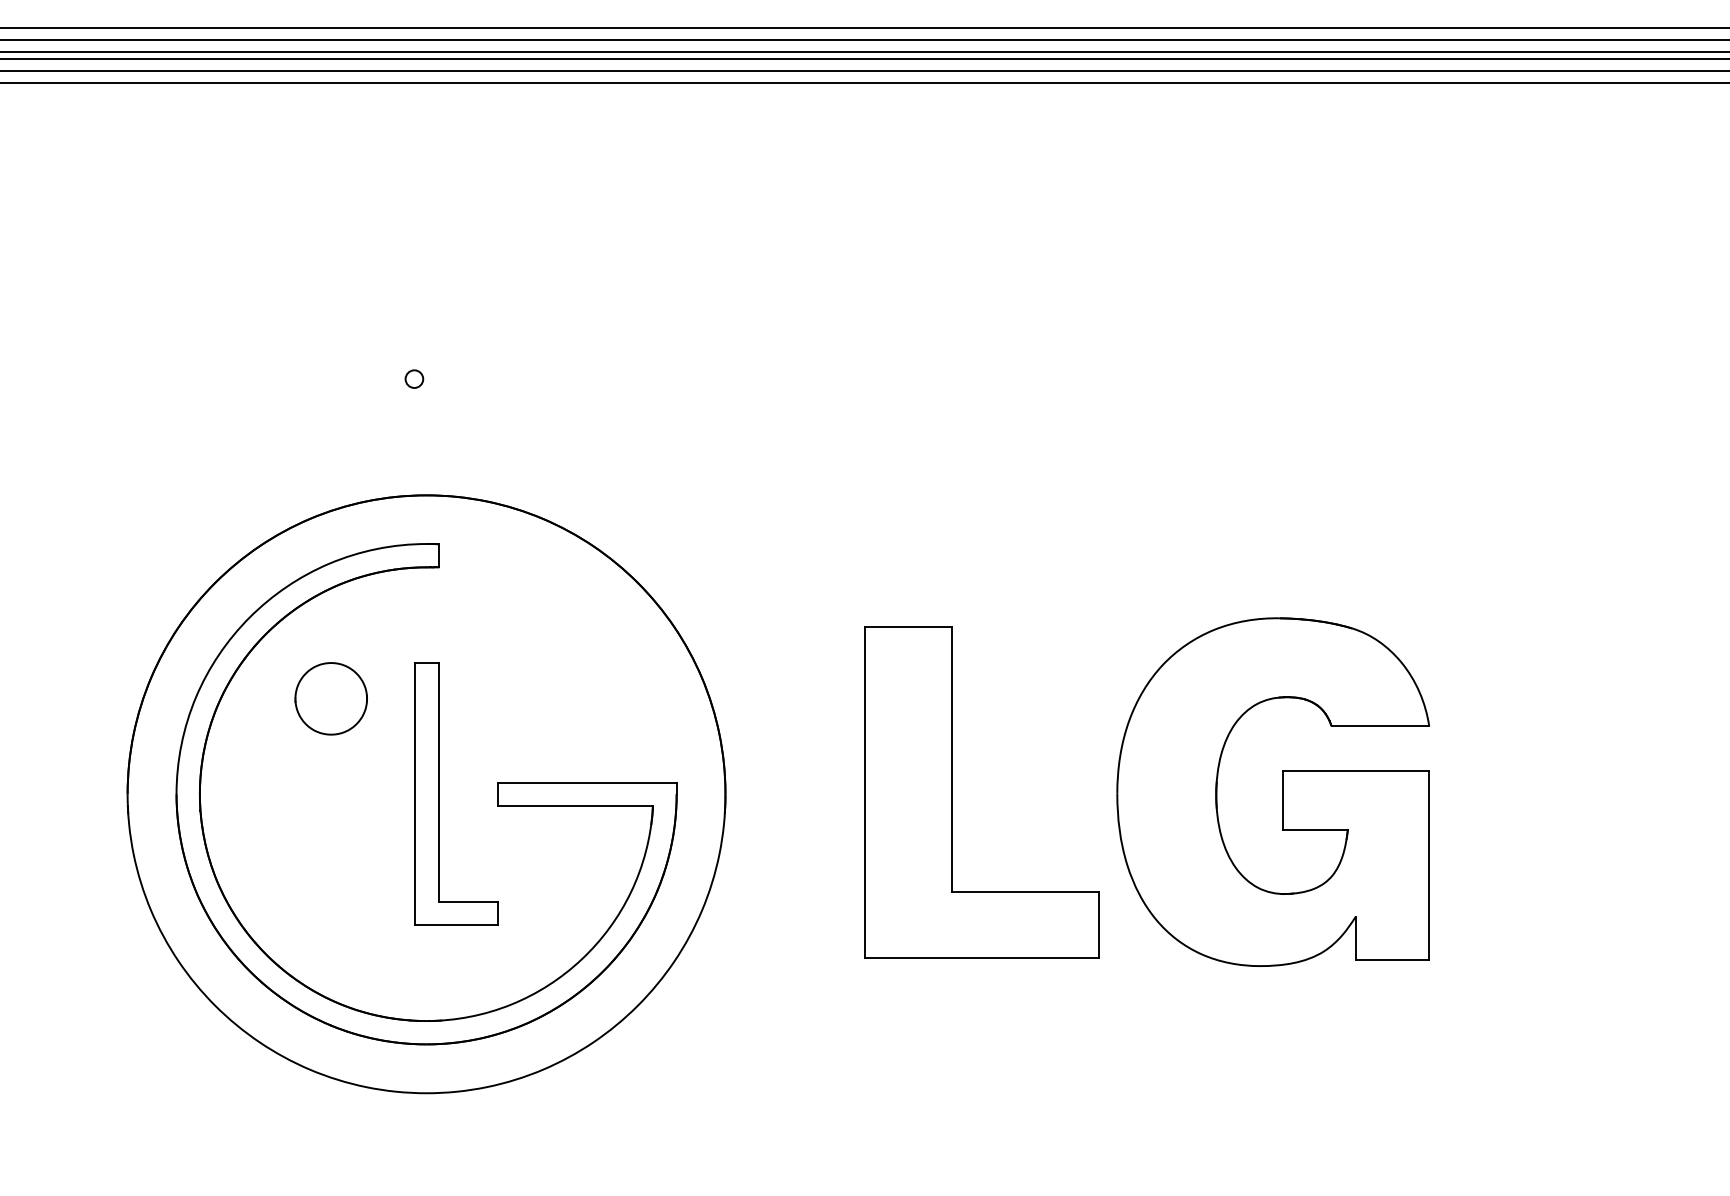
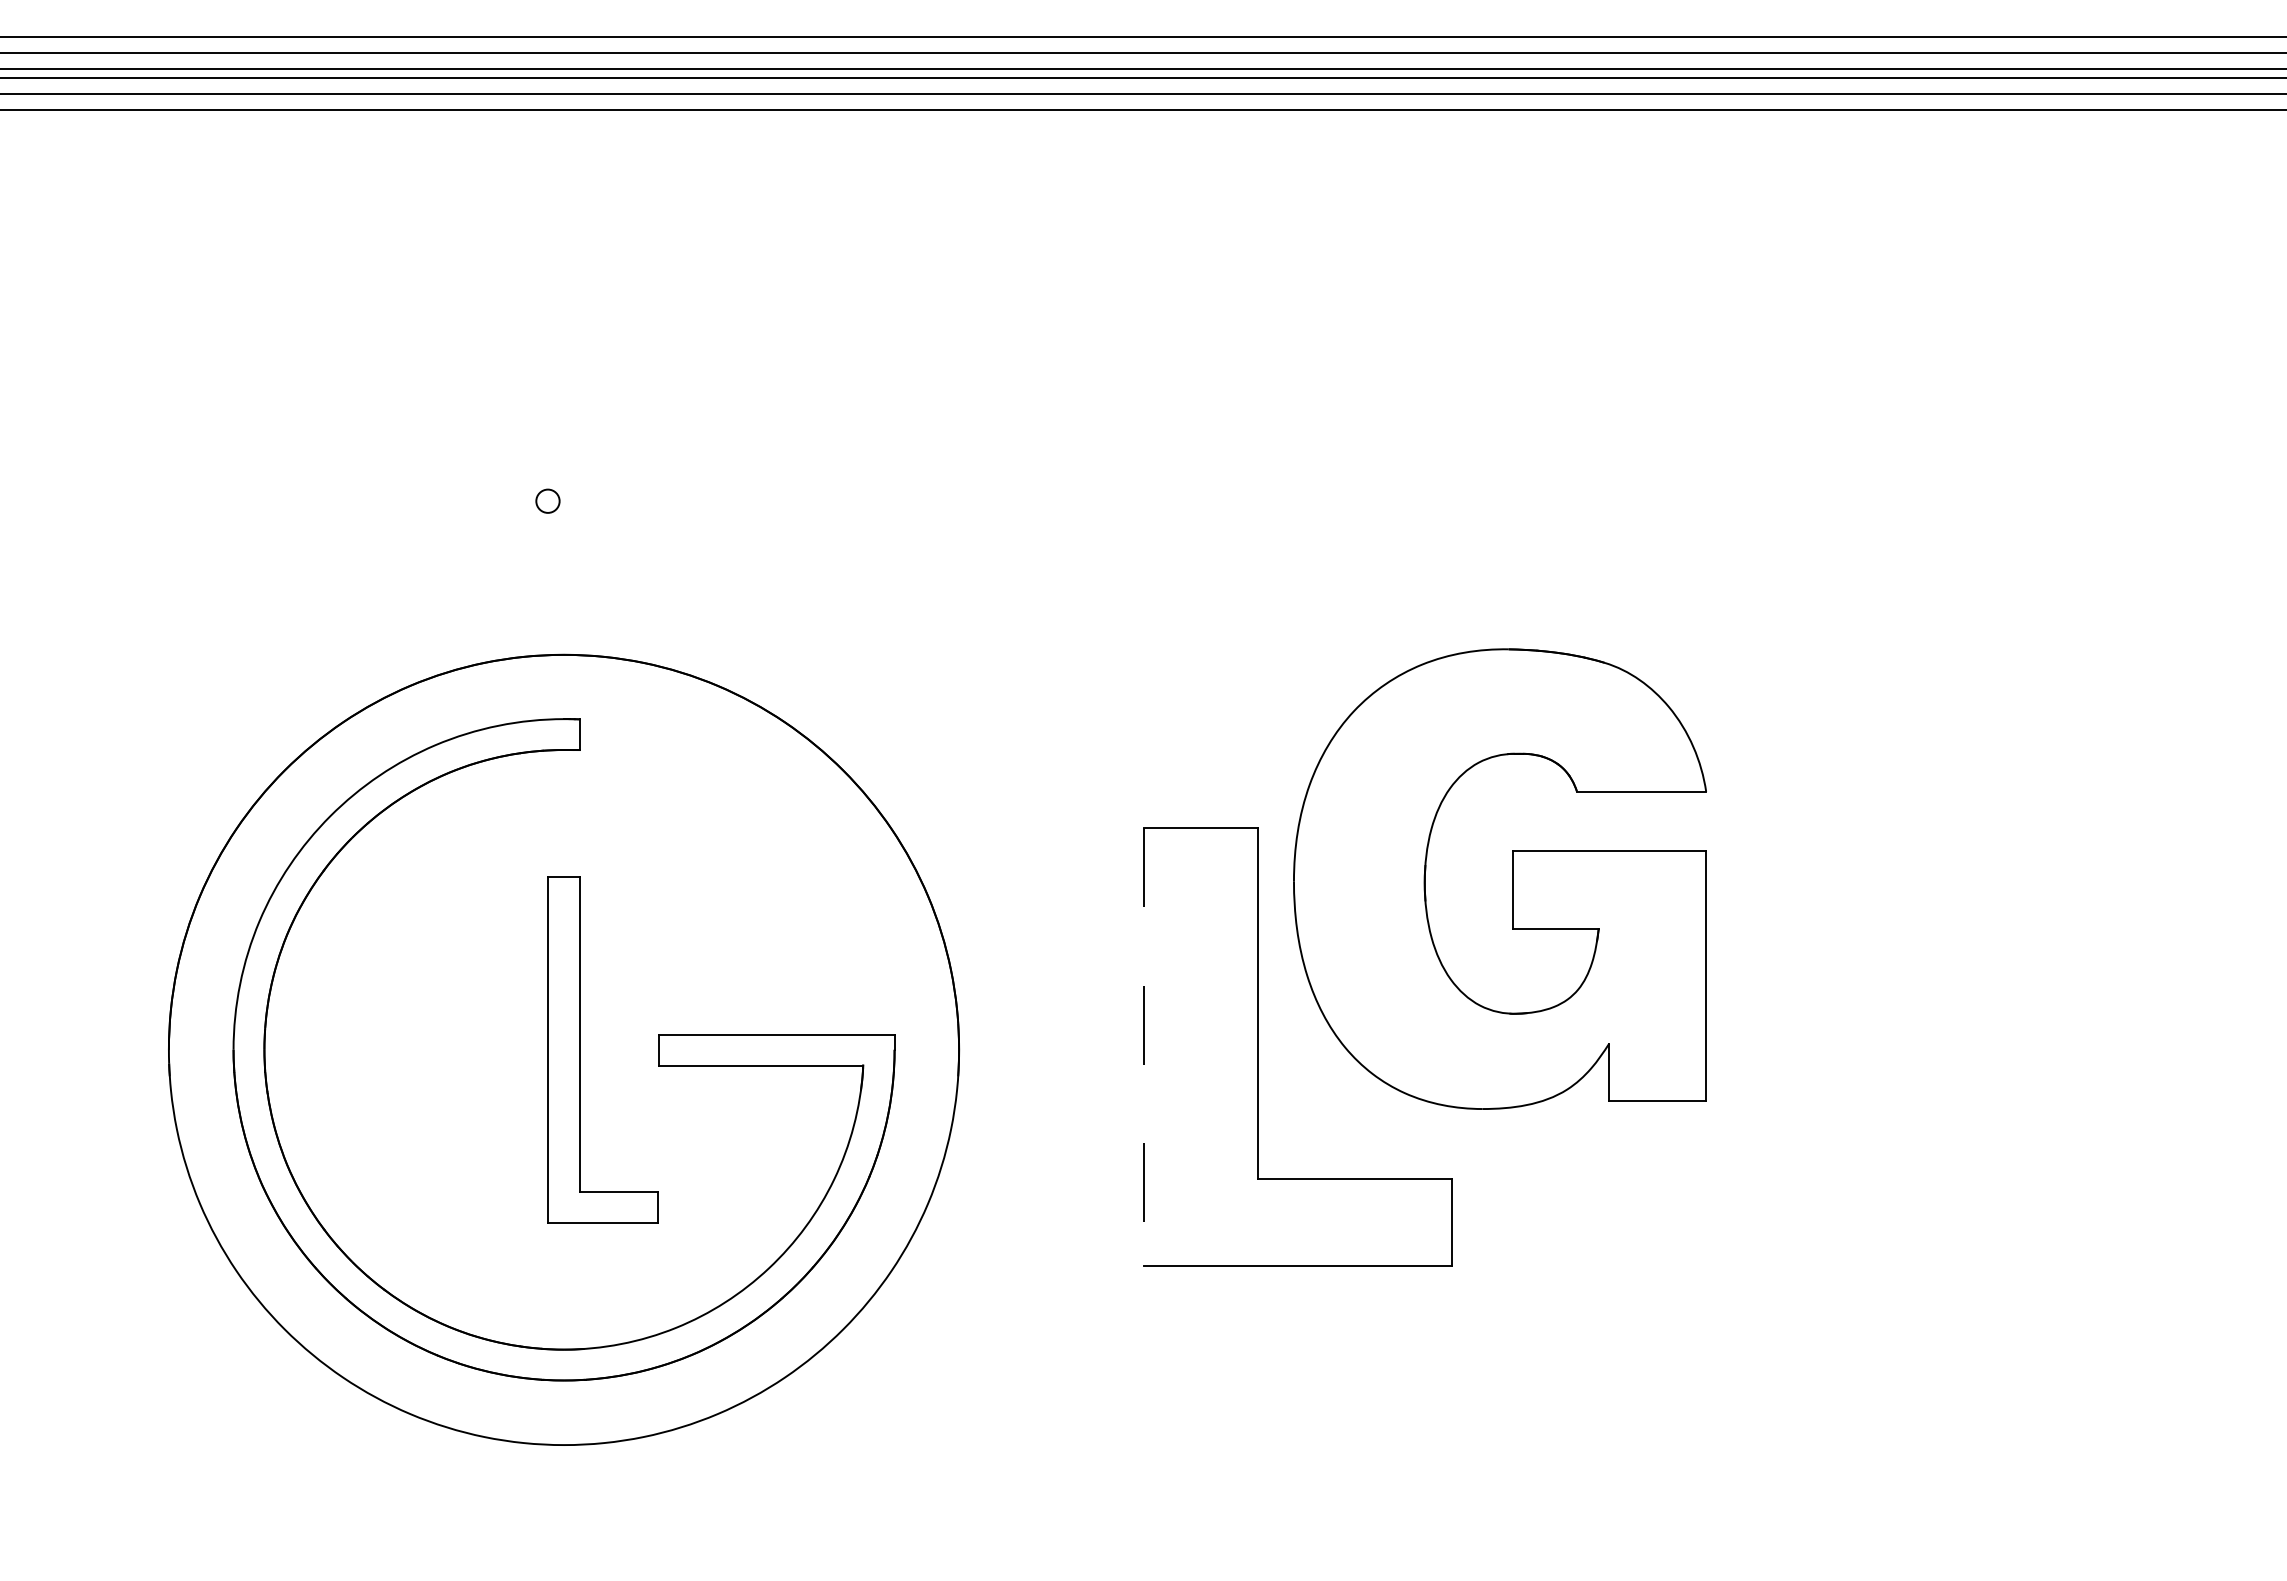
part: (330, 698) -> (437, 923), removed
part: (1282, 791) -> (1512, 878), moved
line: (865, 792) -> (1144, 1047), solid -> dashed

